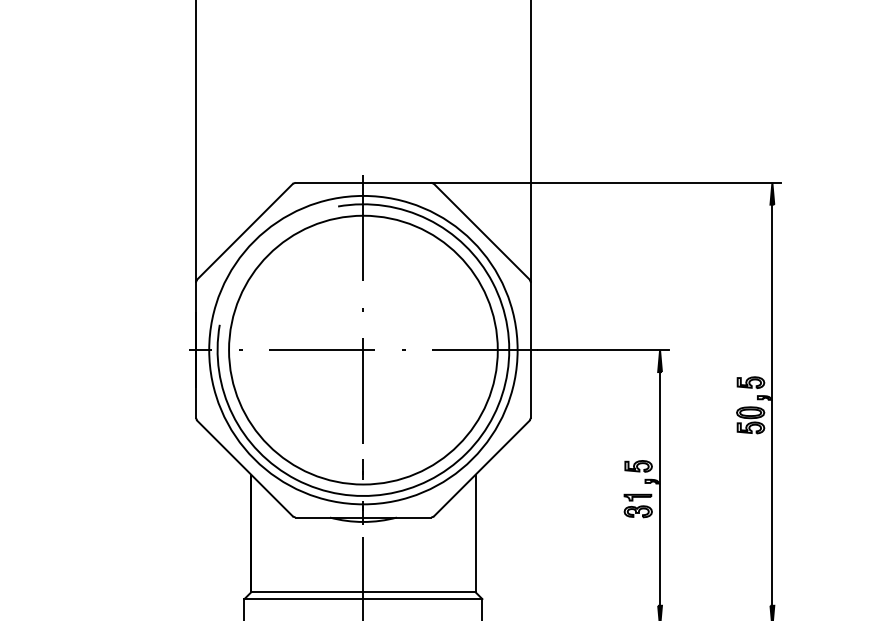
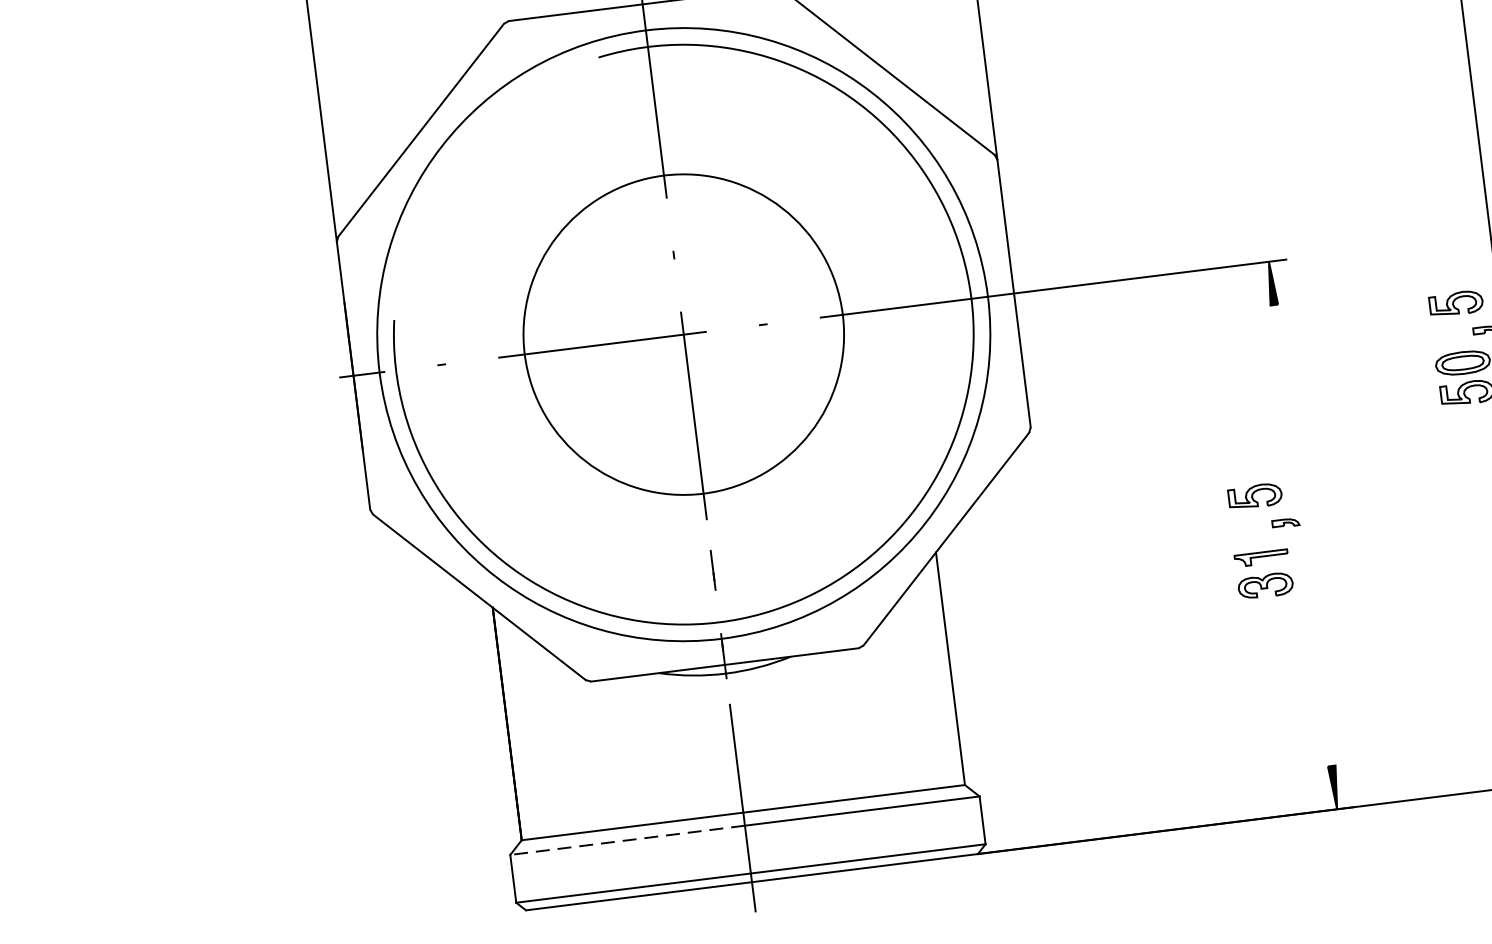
circle: (363, 349) -> (683, 333), size x0.6
line: (660, 488) -> (1303, 534), removed
line: (303, 599) -> (626, 841), solid -> dashed

